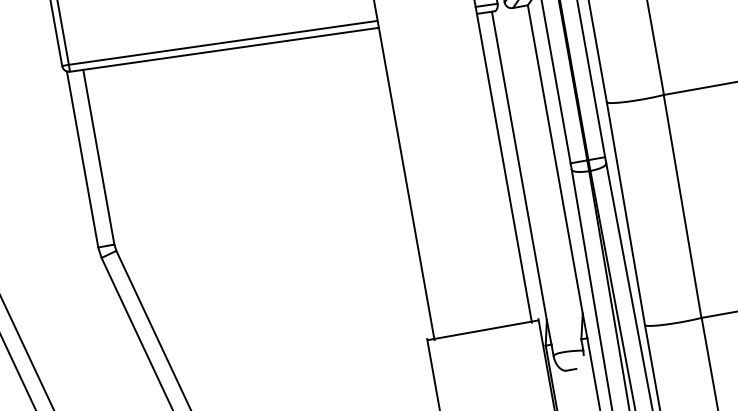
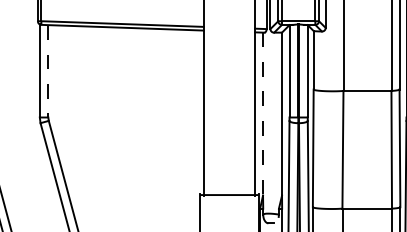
line: (99, 157) -> (48, 71), solid -> dashed
line: (520, 166) -> (263, 114), solid -> dashed

